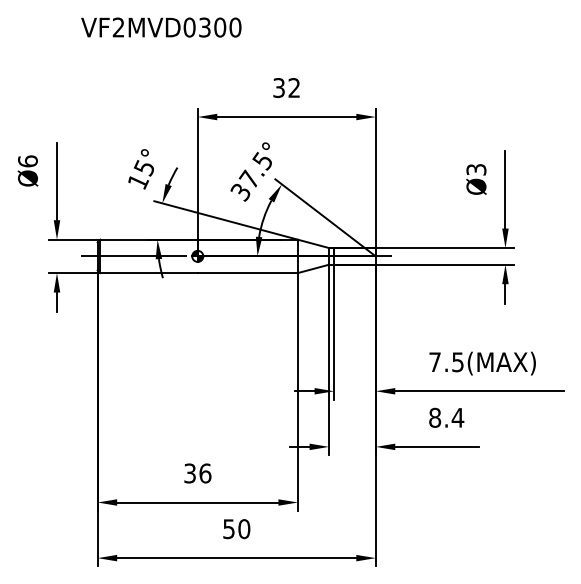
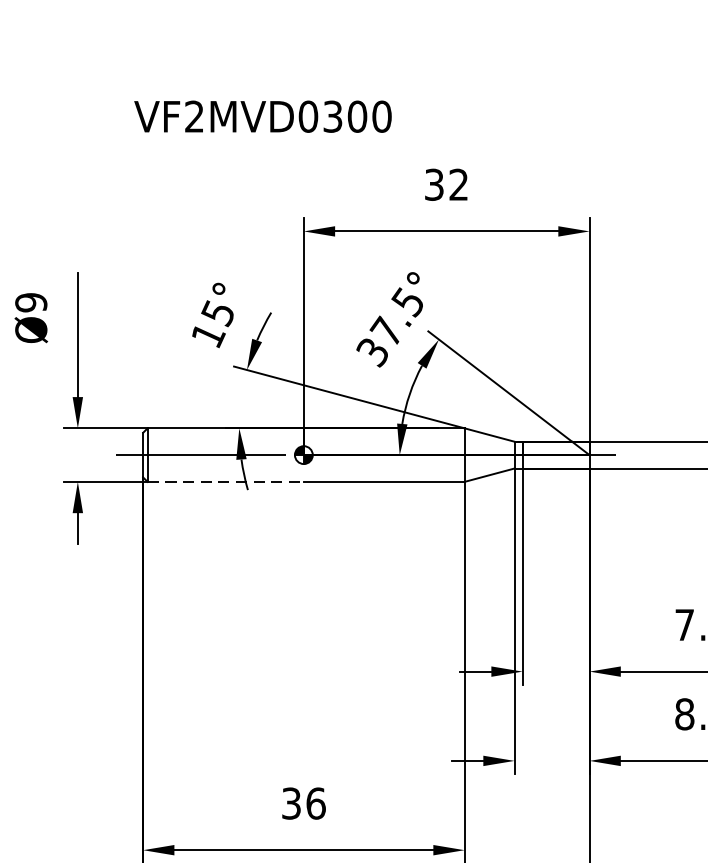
text: (161, 27) -> (263, 116), moved
text: (27, 161) -> (30, 302), Ø6 -> Ø9
line: (149, 273) -> (226, 482), solid -> dashed

